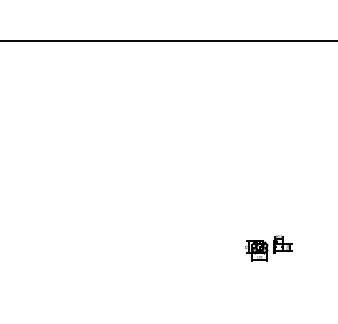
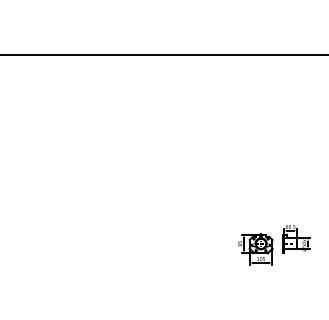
part: (268, 248) -> (274, 245), size x1.67

